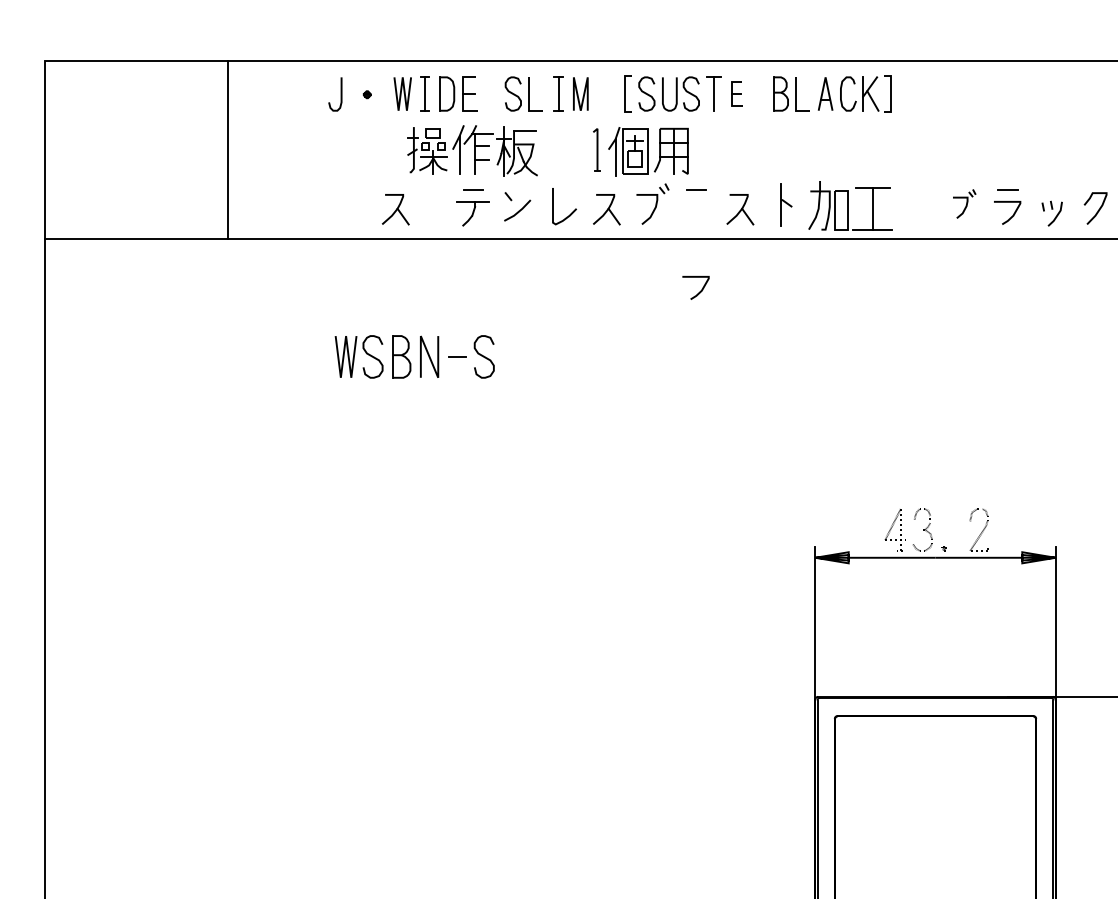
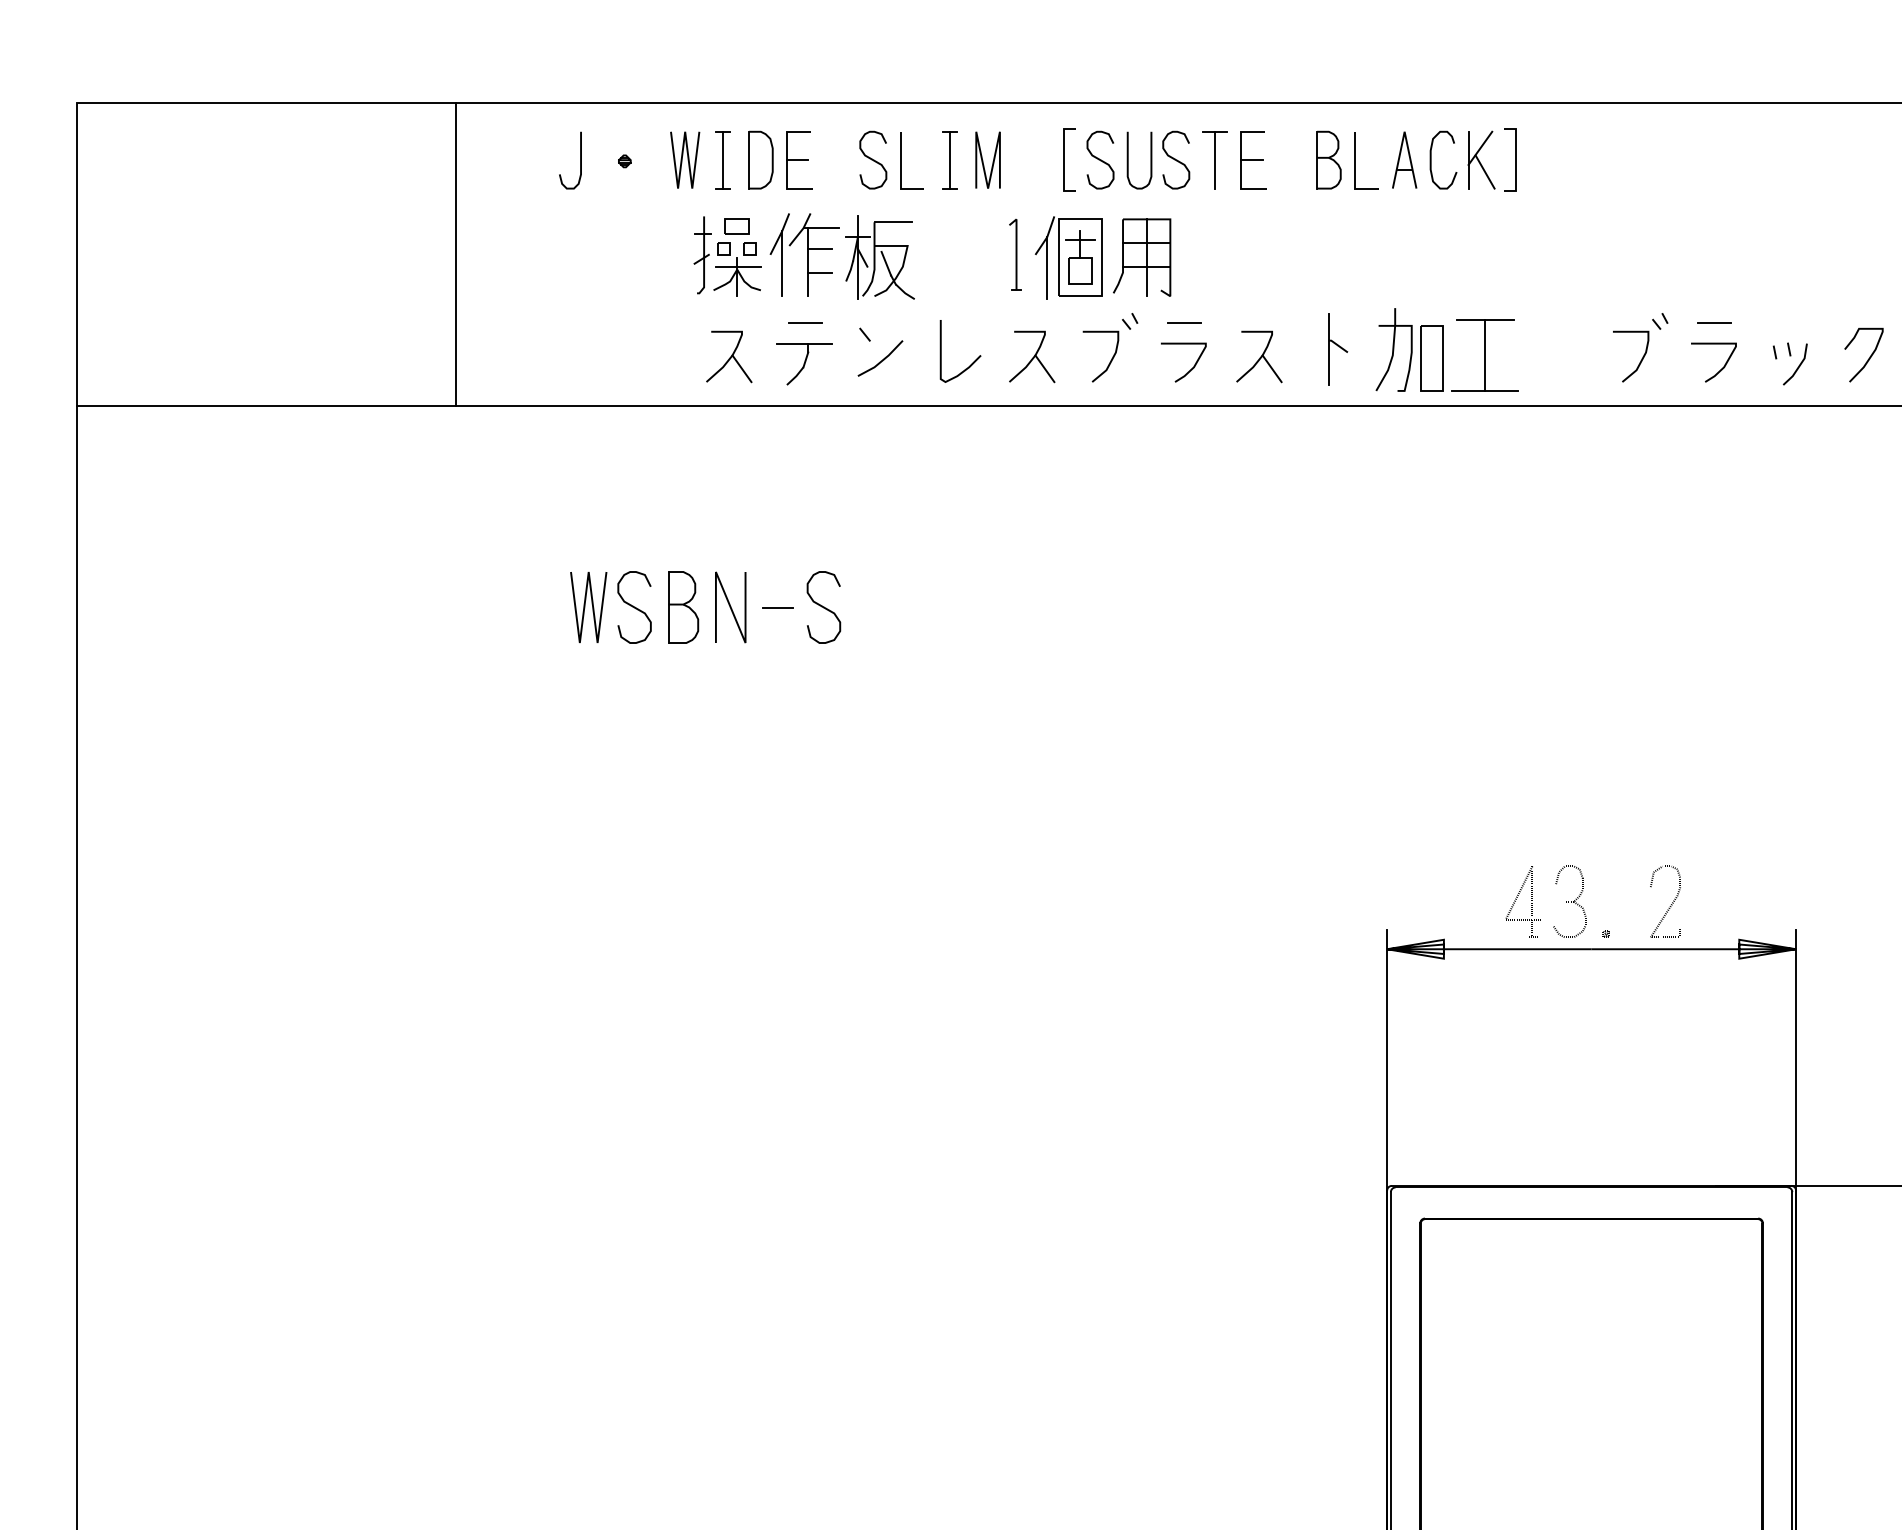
part: (736, 93) -> (1253, 159), size x1.43
line: (227, 149) -> (455, 254), moved
part: (964, 203) -> (1640, 346), size x1.43
part: (395, 209) -> (728, 356), moved
curve: (699, 291) -> (1190, 368), moved

